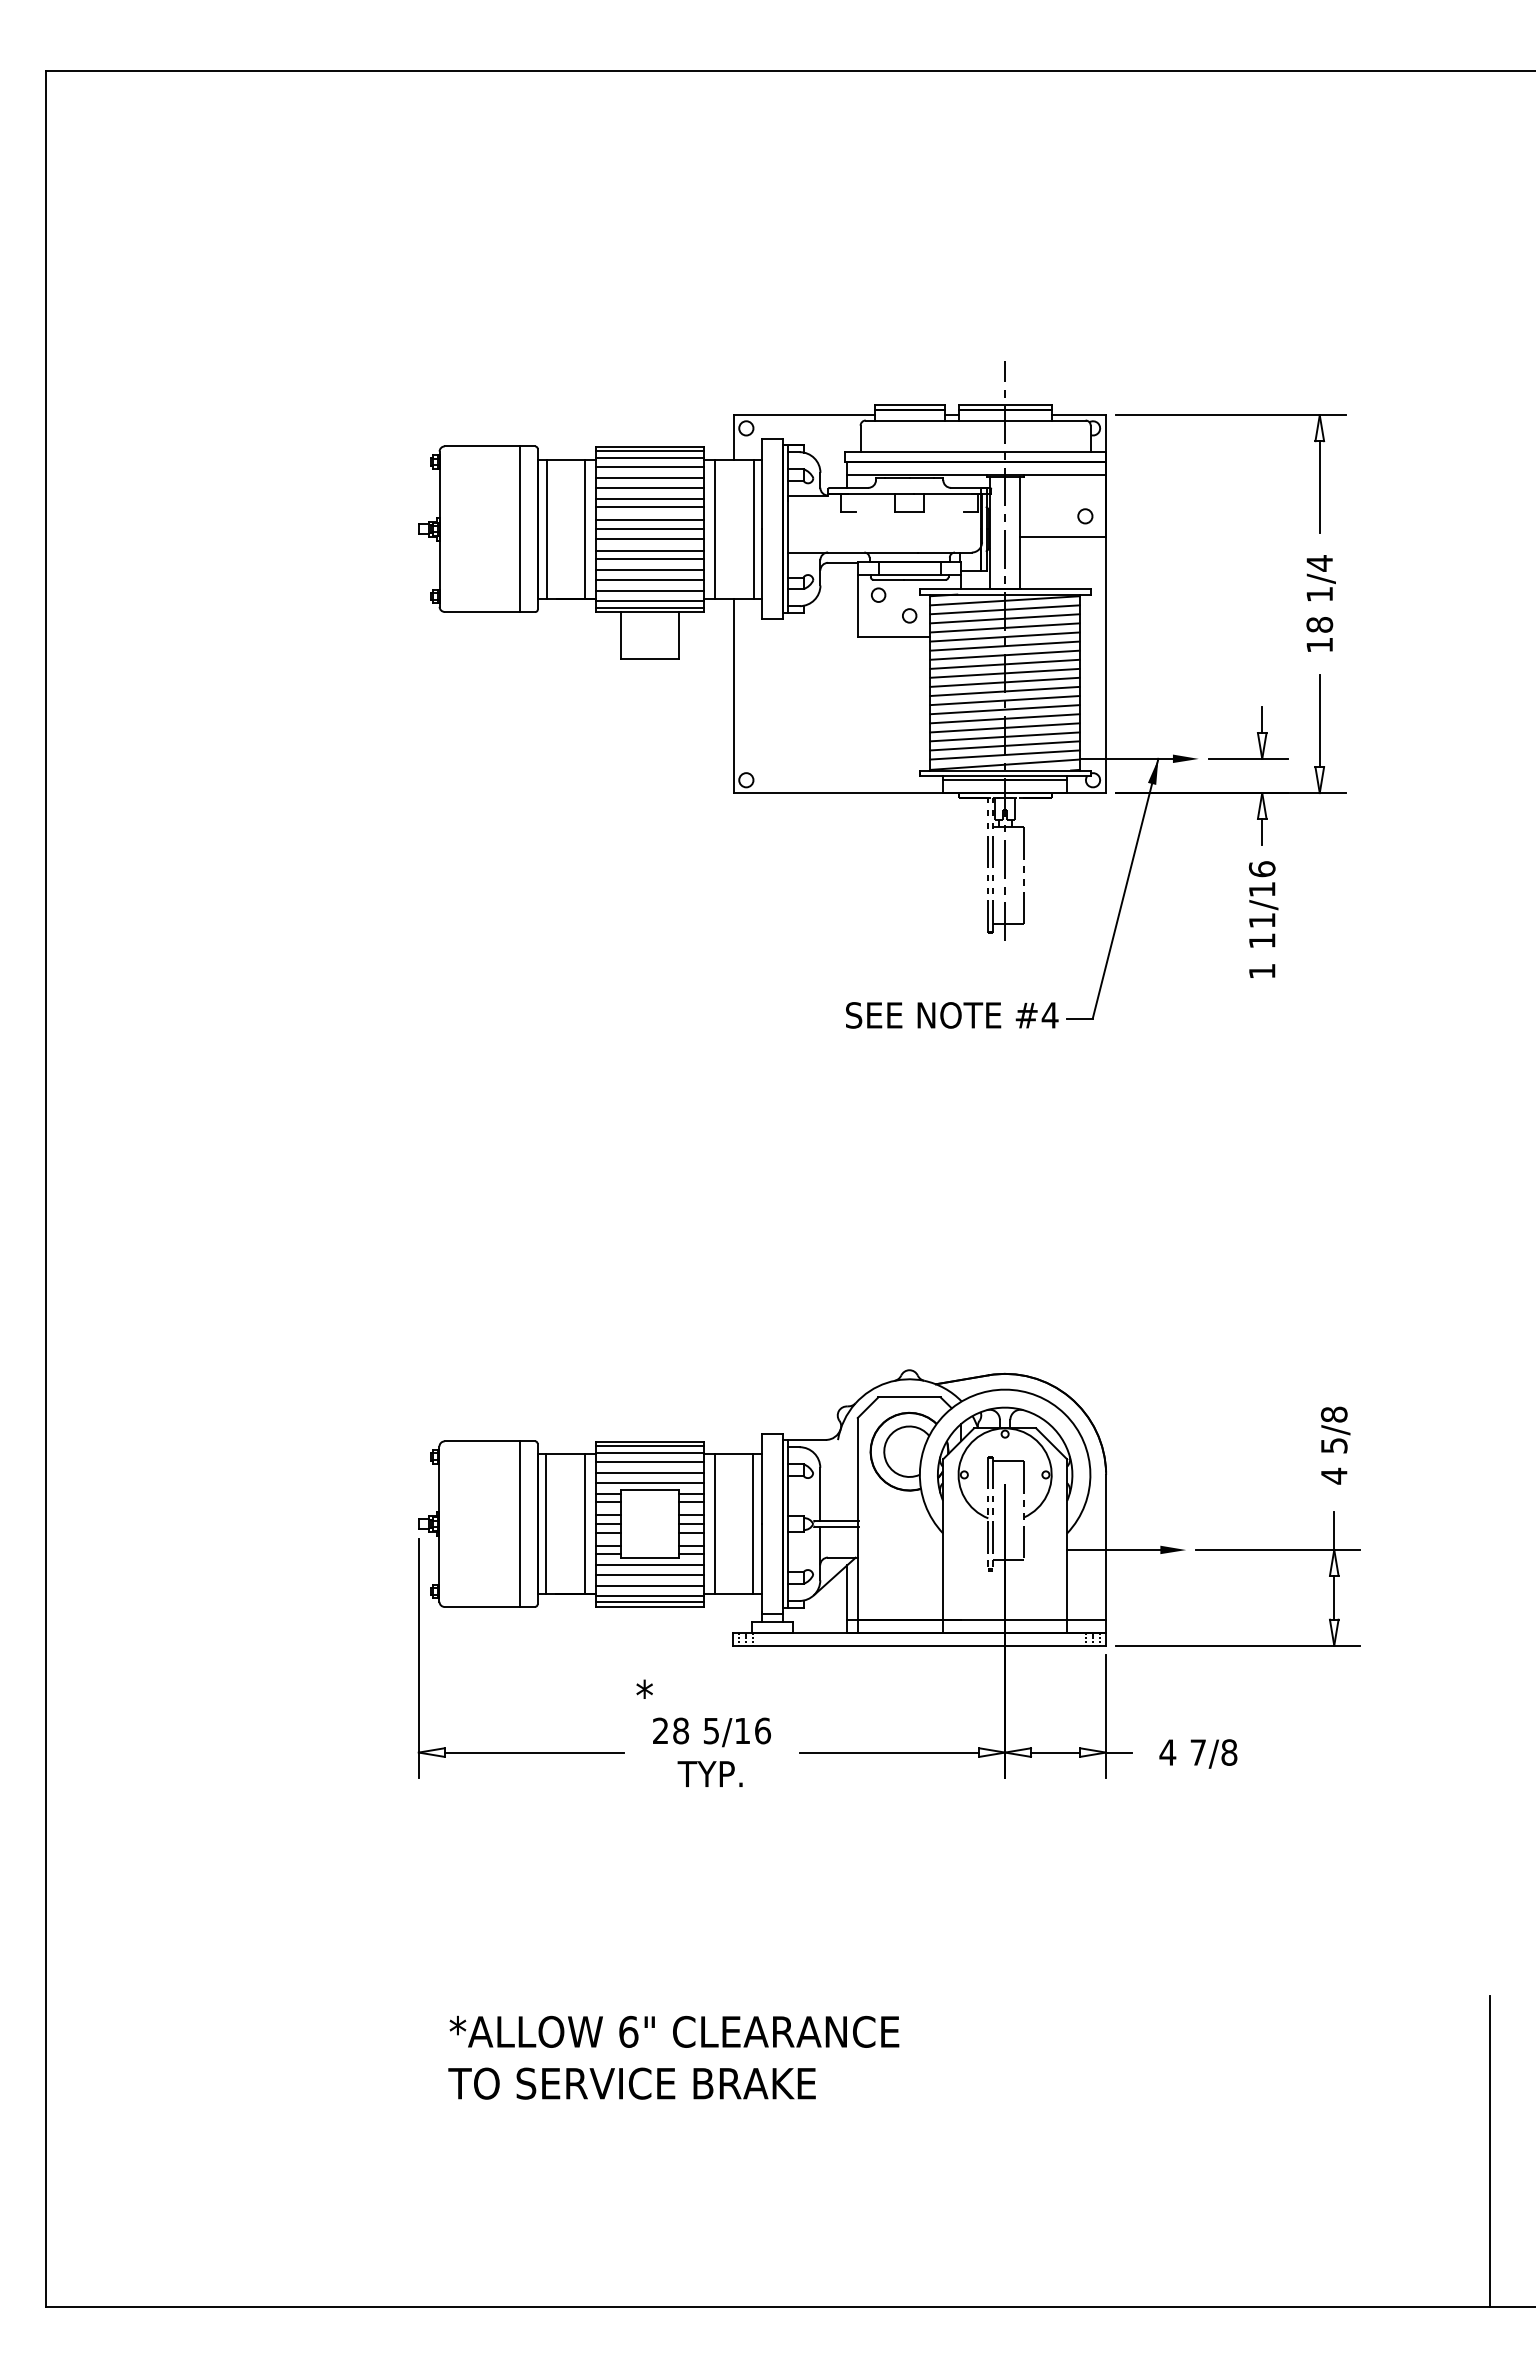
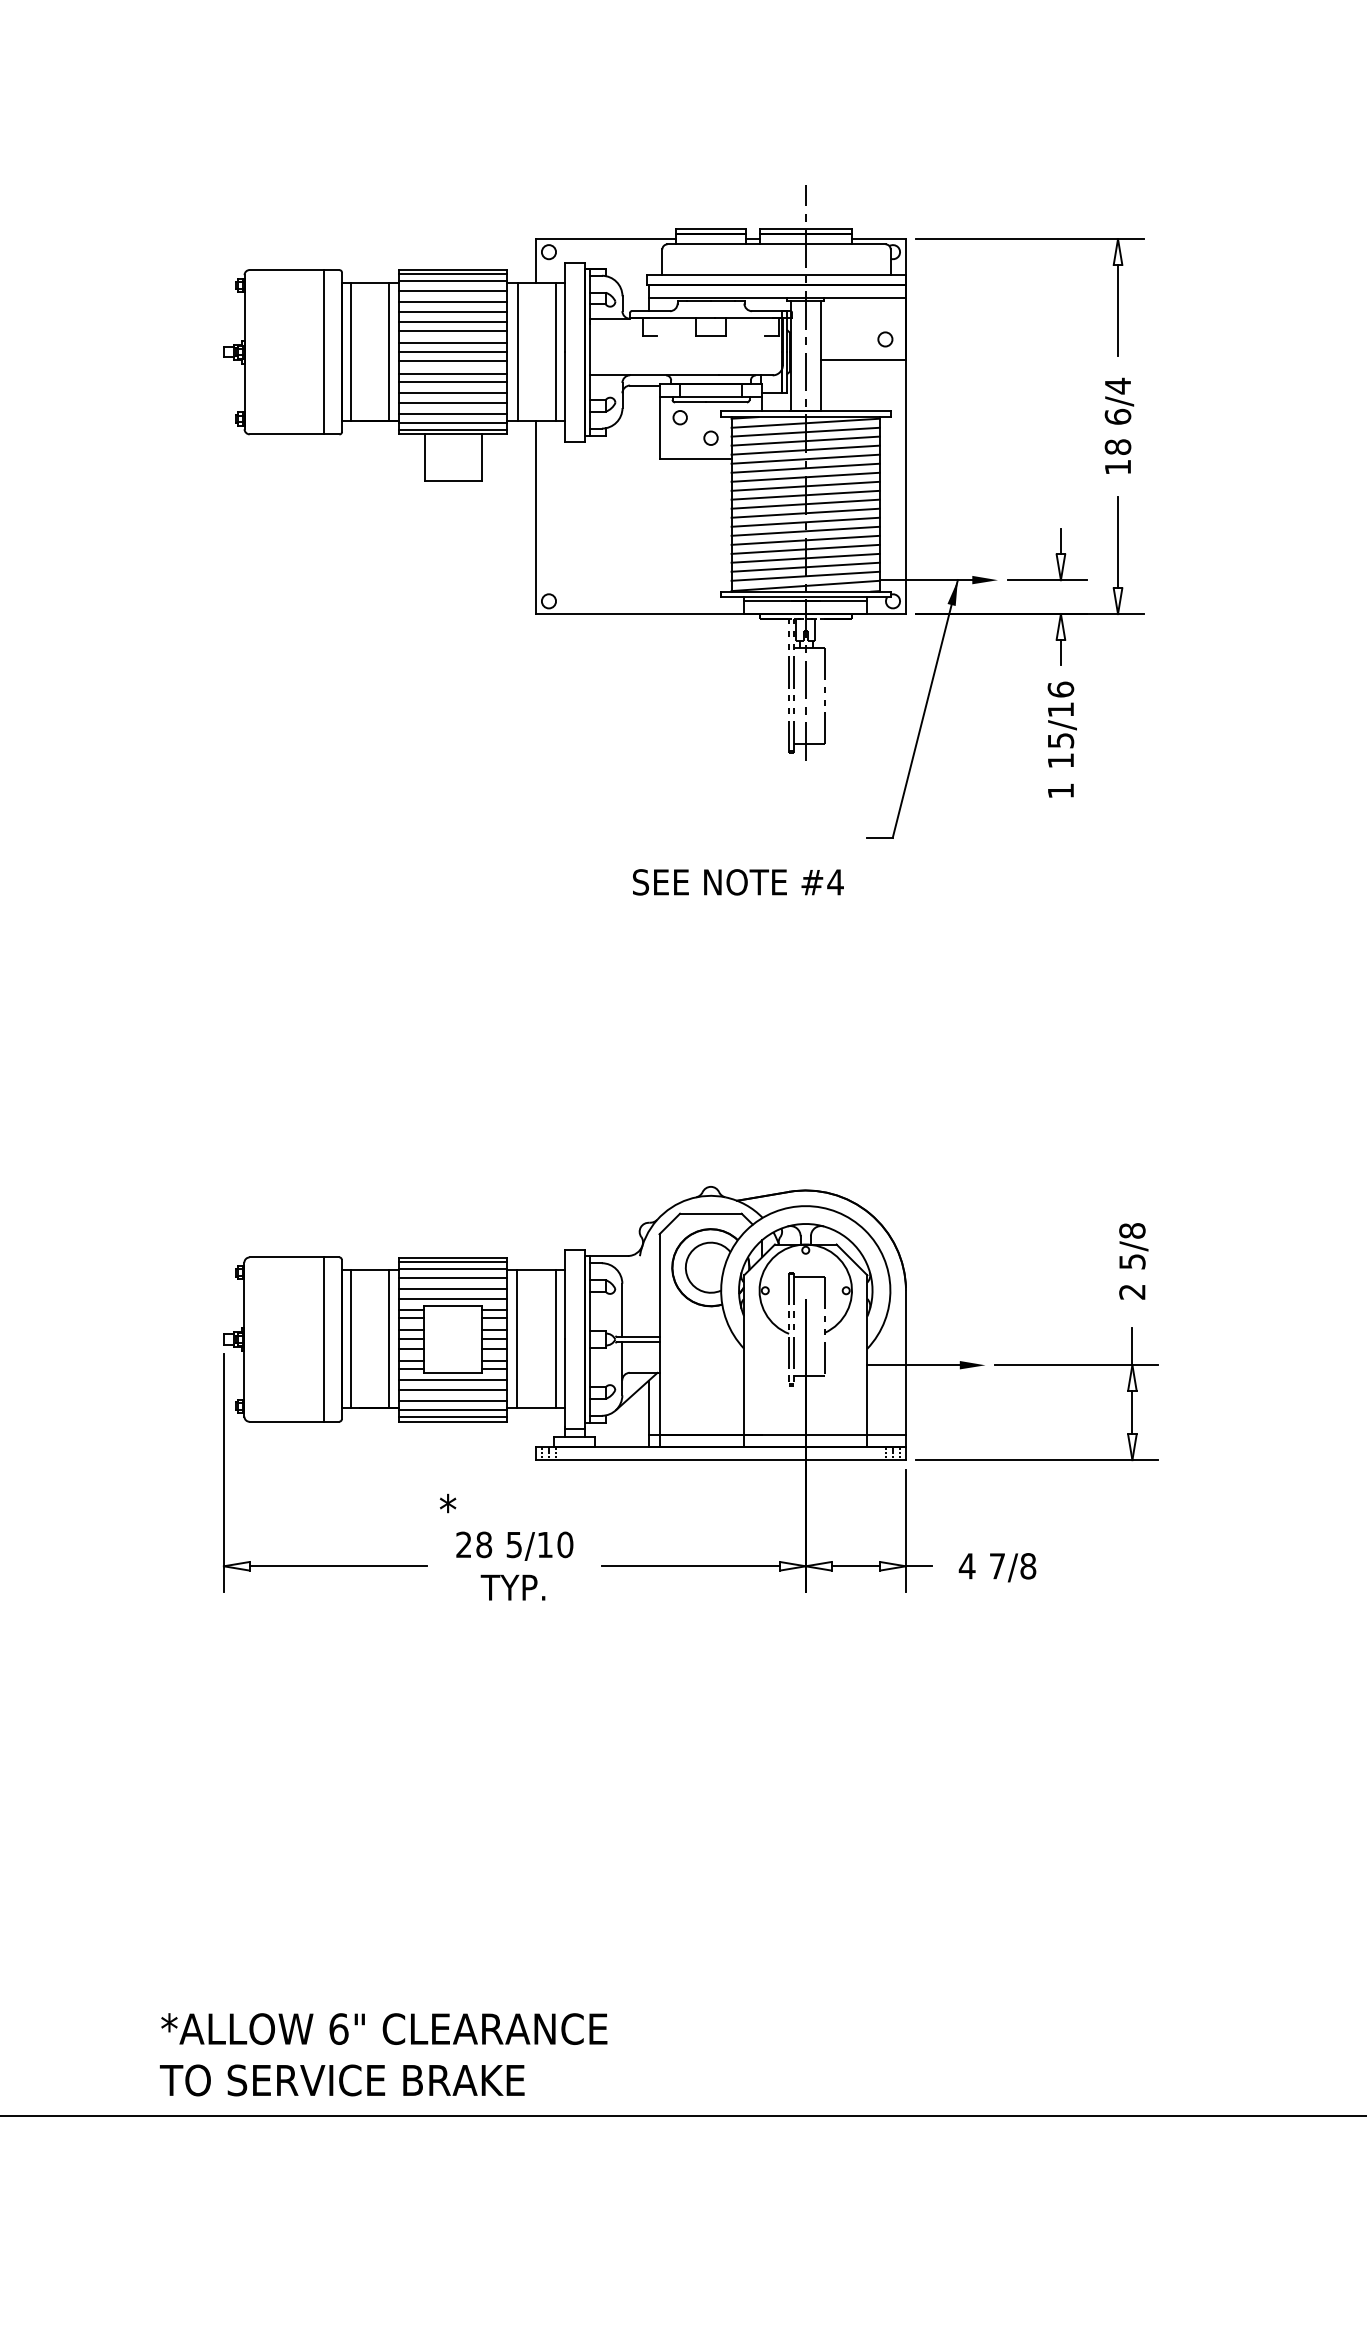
text: (1319, 594) -> (1117, 417), 1/4 -> 6/4
text: (1262, 920) -> (1061, 740), 11/16 -> 15/16
text: (952, 1015) -> (738, 882), moved
text: (1333, 1475) -> (1131, 1291), 4 -> 2
text: (763, 1730) -> (565, 1544), 5/16 -> 5/10
text: (673, 2057) -> (383, 2054), moved
line: (1489, 2151) -> (1286, 1962), removed

